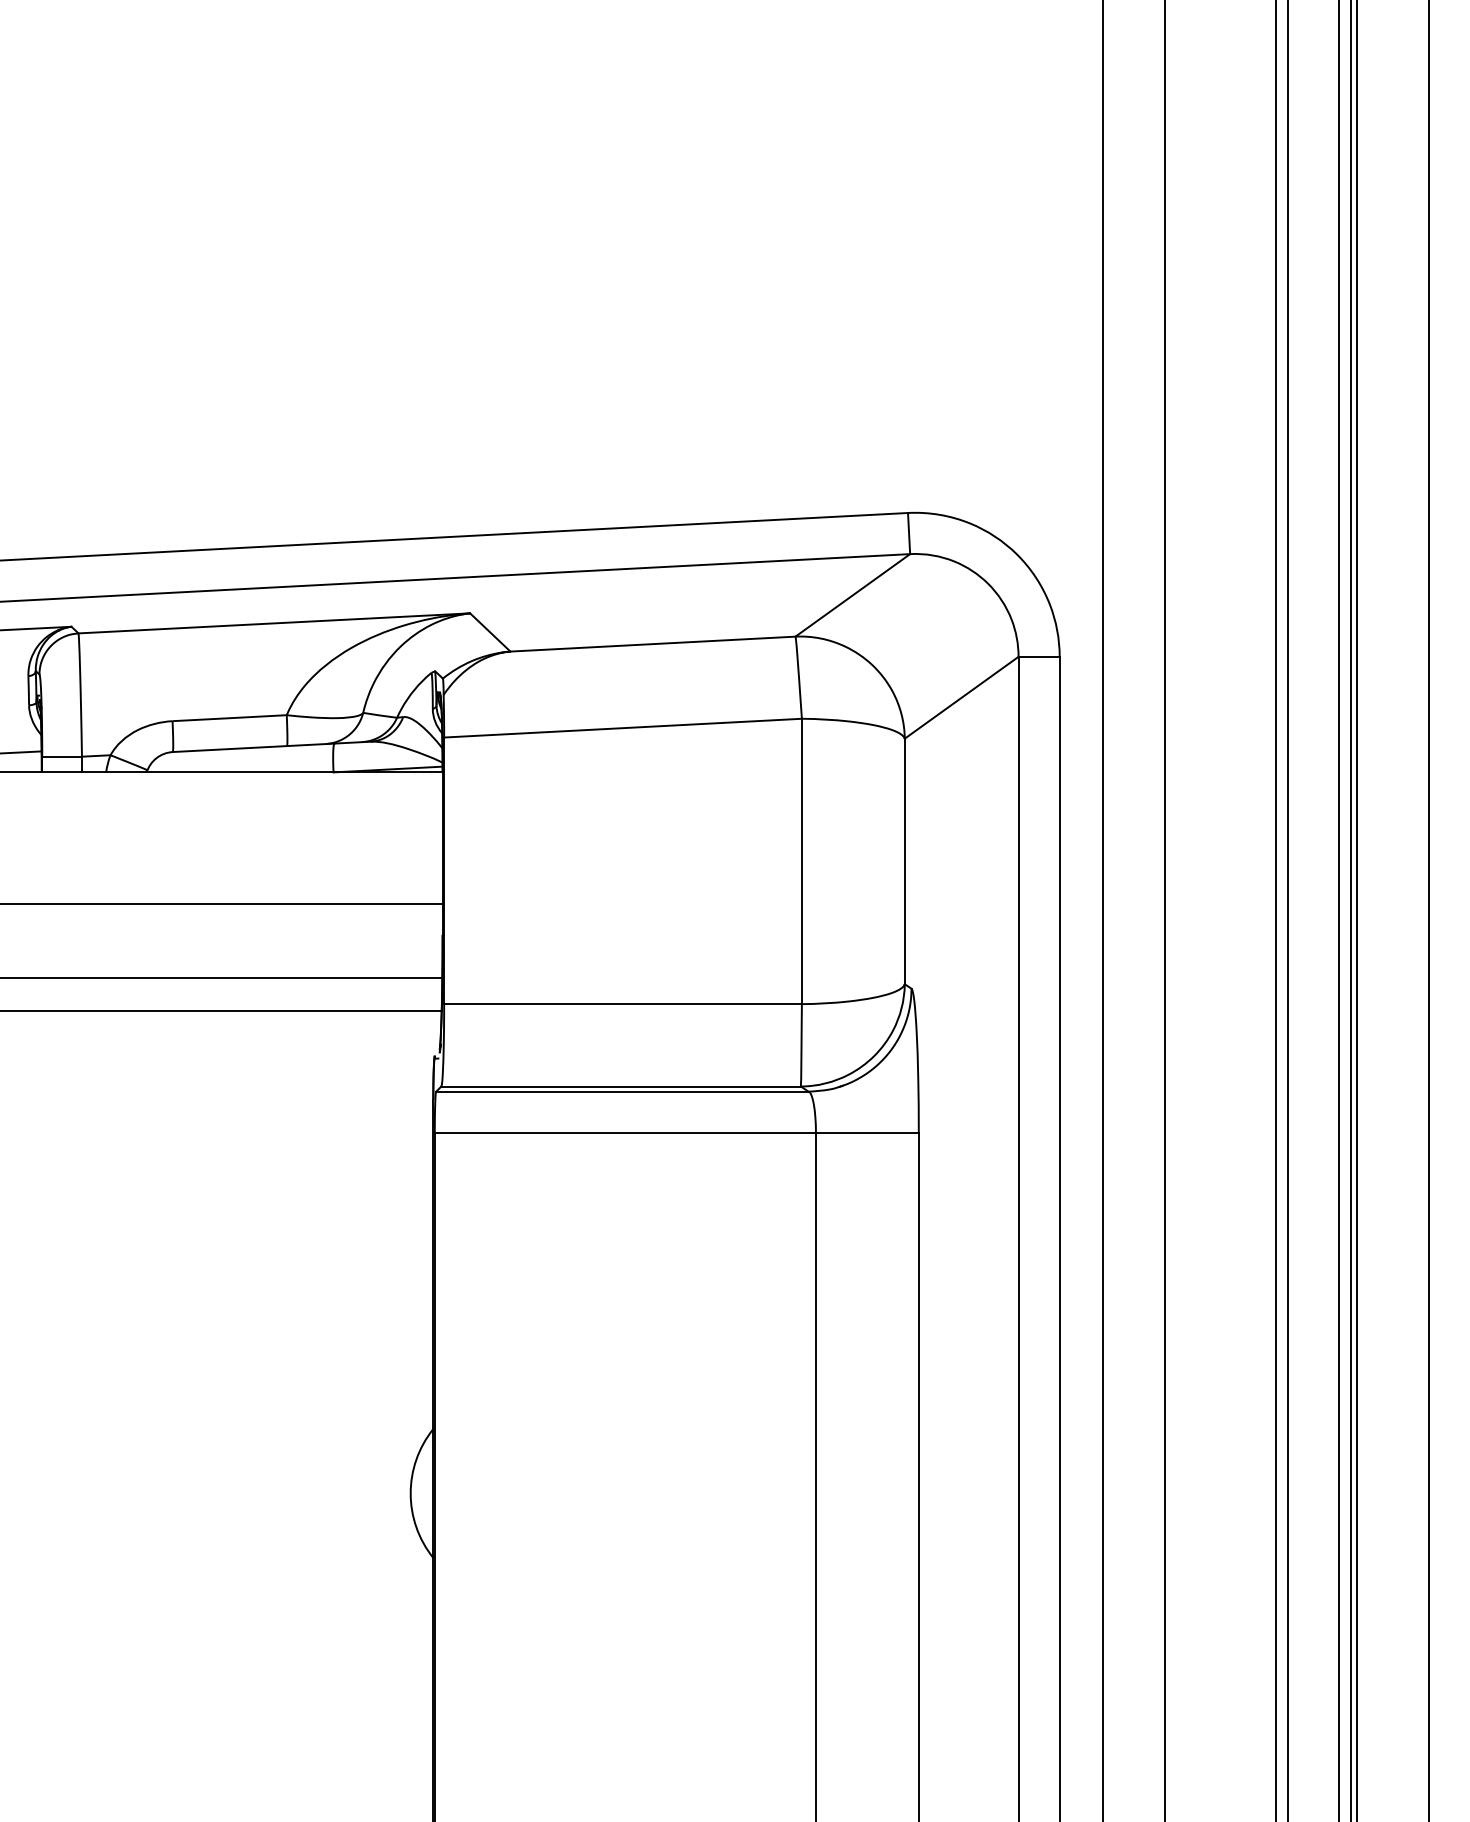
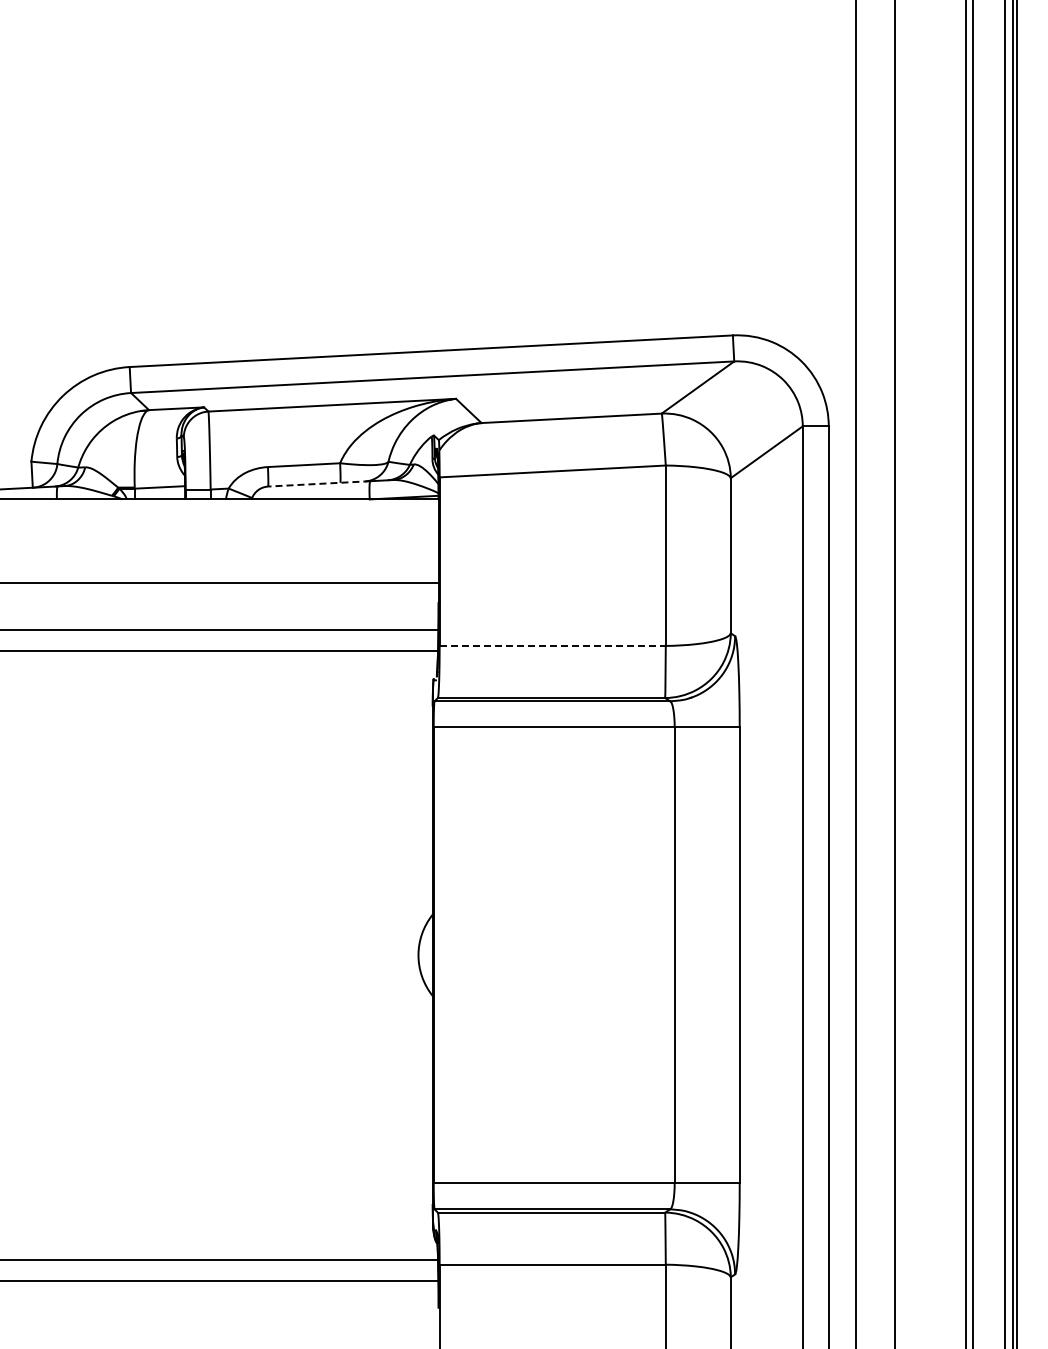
line: (252, 747) -> (318, 483), solid -> dashed
line: (624, 1003) -> (553, 645), solid -> dashed

